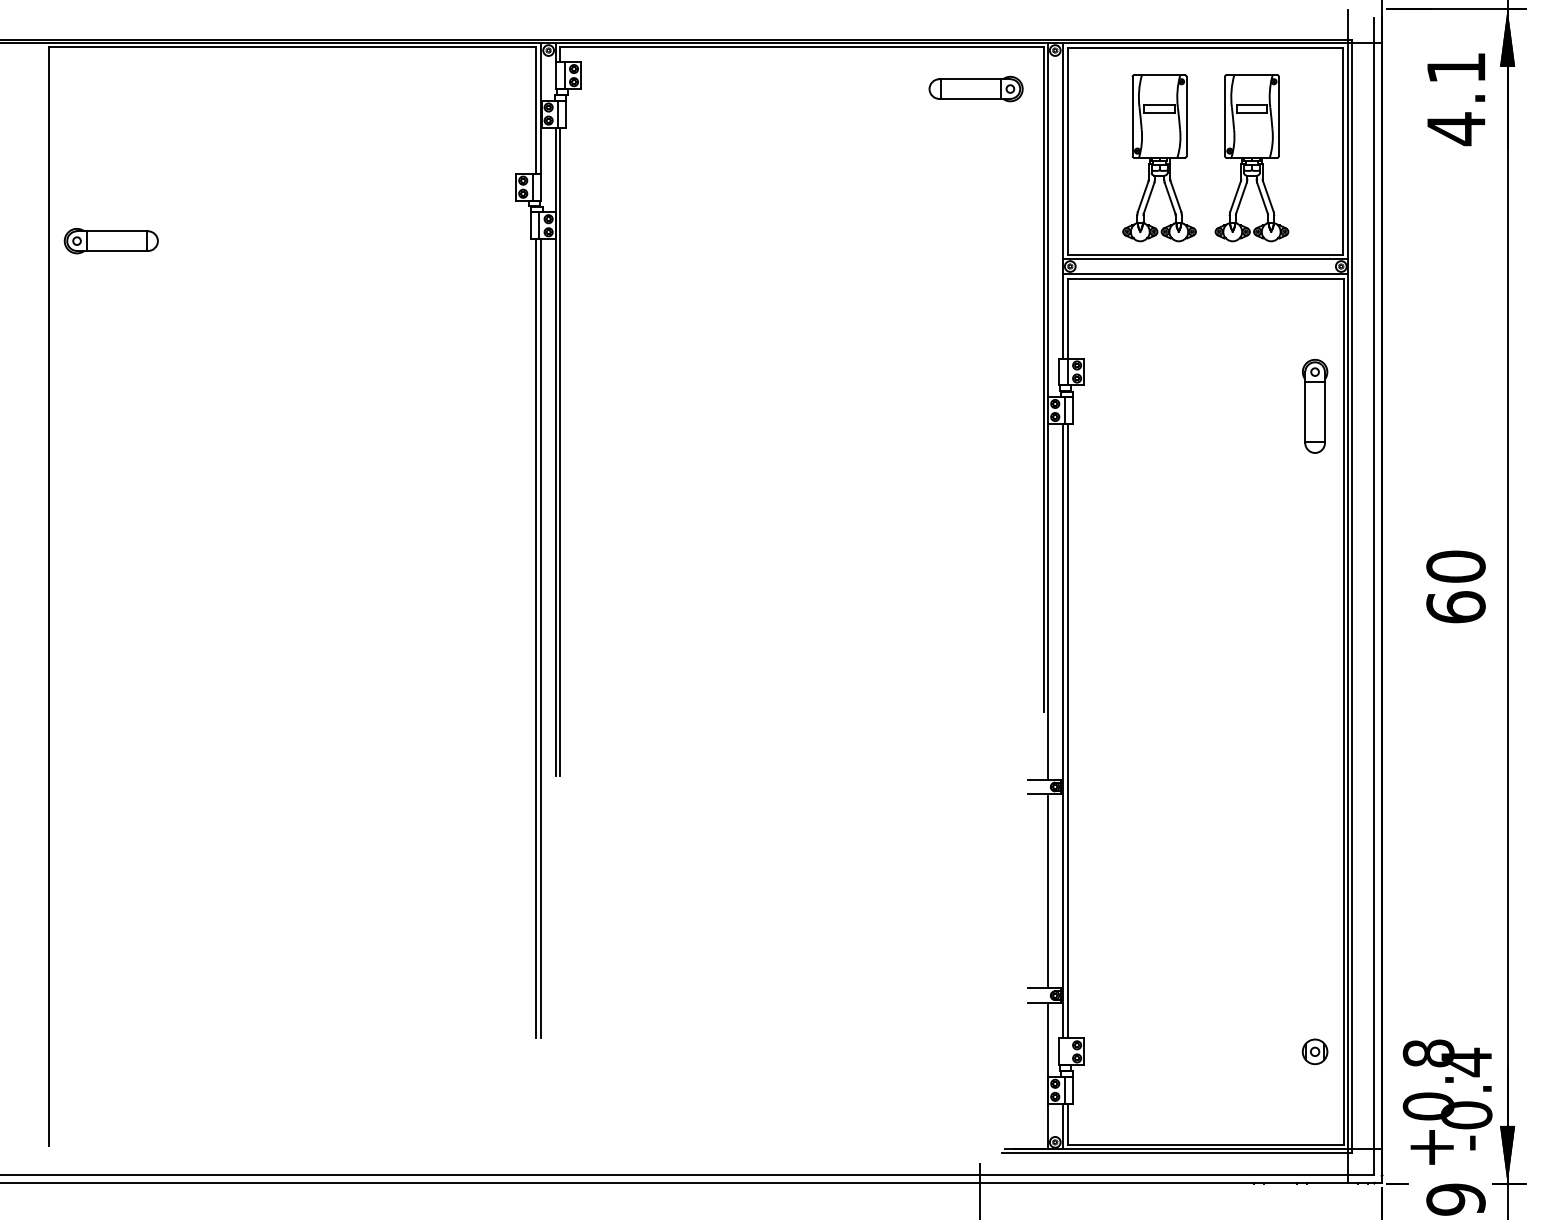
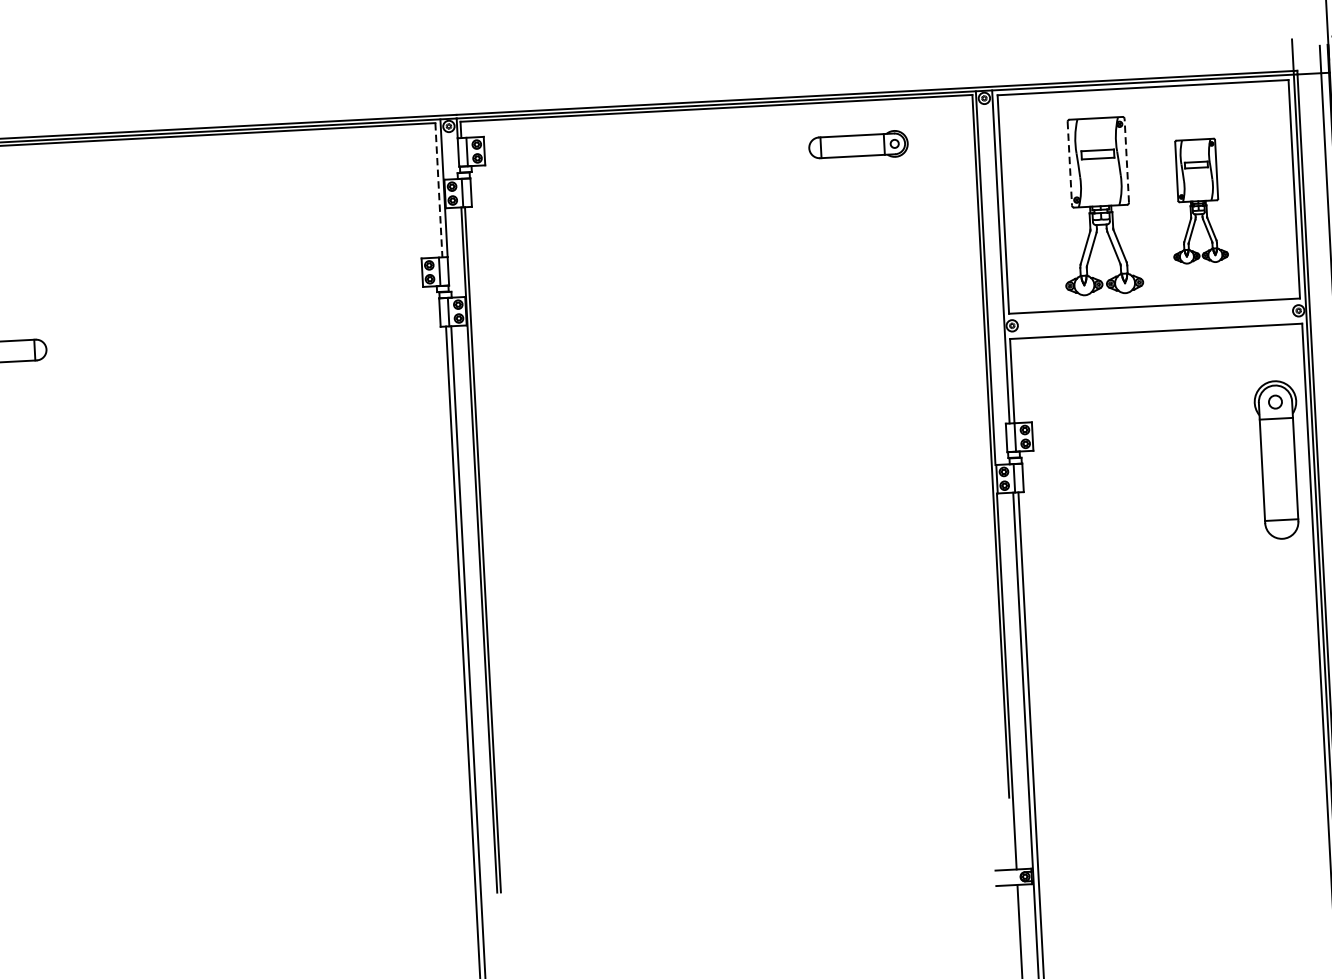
part: (975, 88) -> (857, 145), moved
line: (536, 110) -> (439, 190), solid -> dashed
line: (1132, 116) -> (1069, 163), solid -> dashed
line: (1186, 116) -> (1126, 160), solid -> dashed
part: (1251, 158) -> (1197, 201), size x0.7
line: (1205, 258) -> (1154, 309), removed
line: (1205, 274) -> (1155, 326), removed
part: (1315, 406) -> (1279, 460), size x1.6

